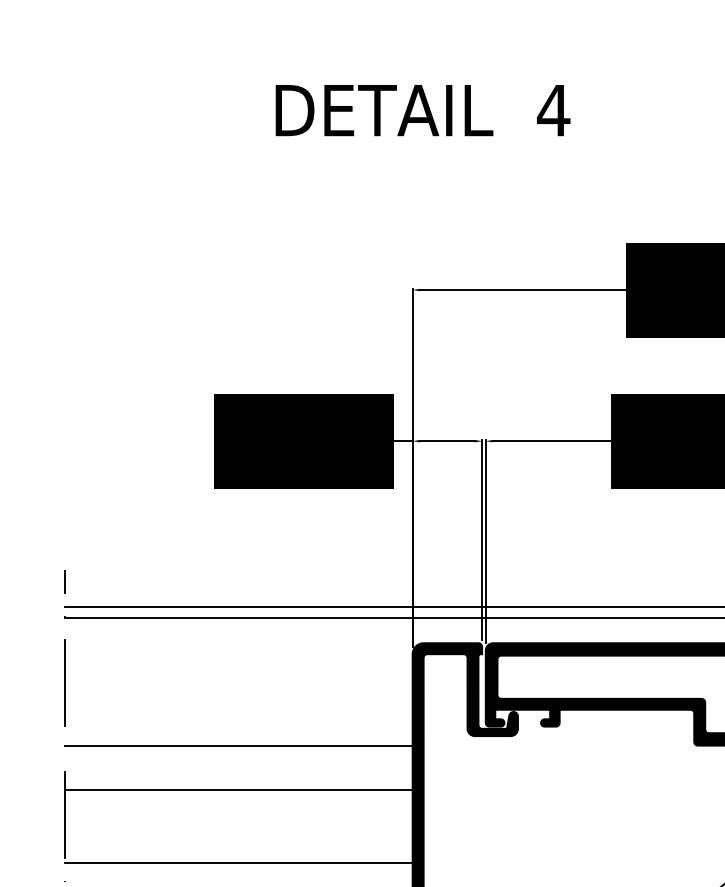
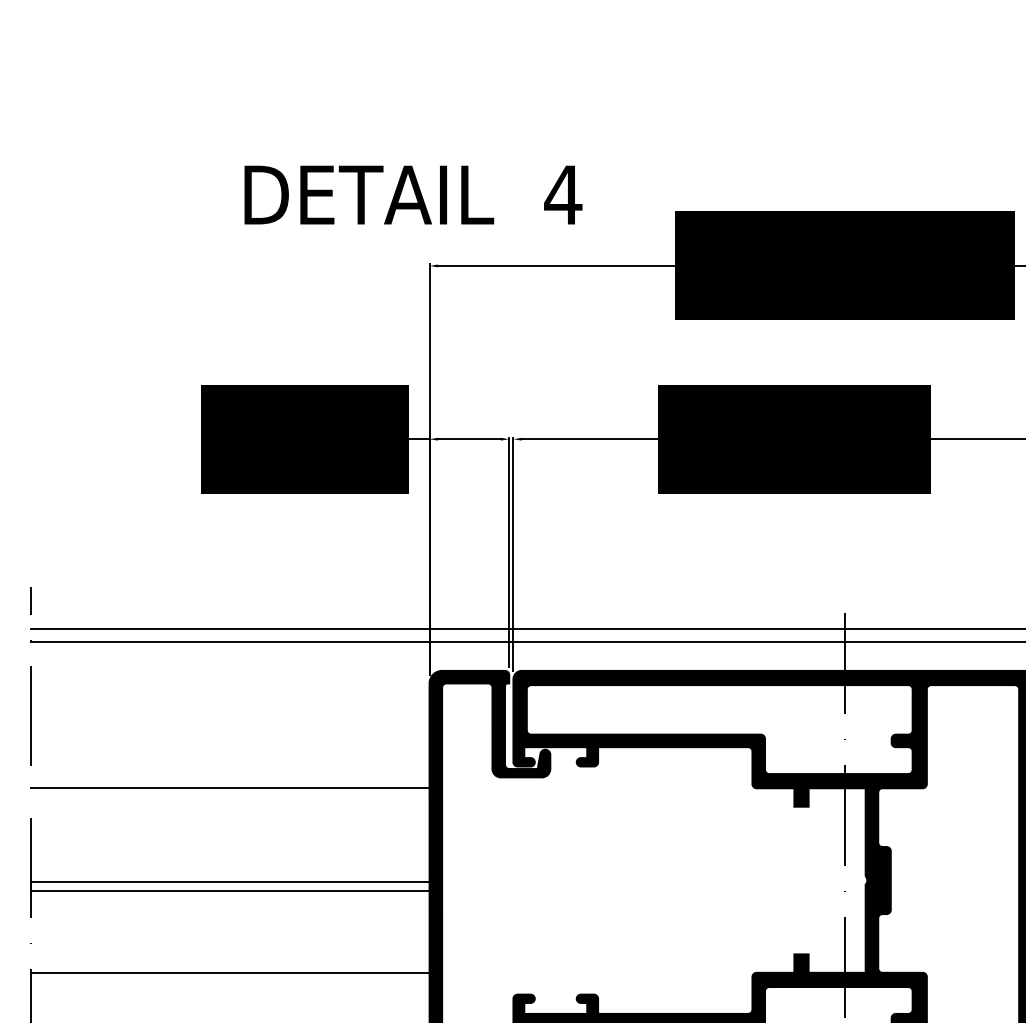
text: (423, 110) -> (413, 194), moved
line: (238, 789) -> (229, 881), moved
line: (238, 862) -> (229, 891), moved

